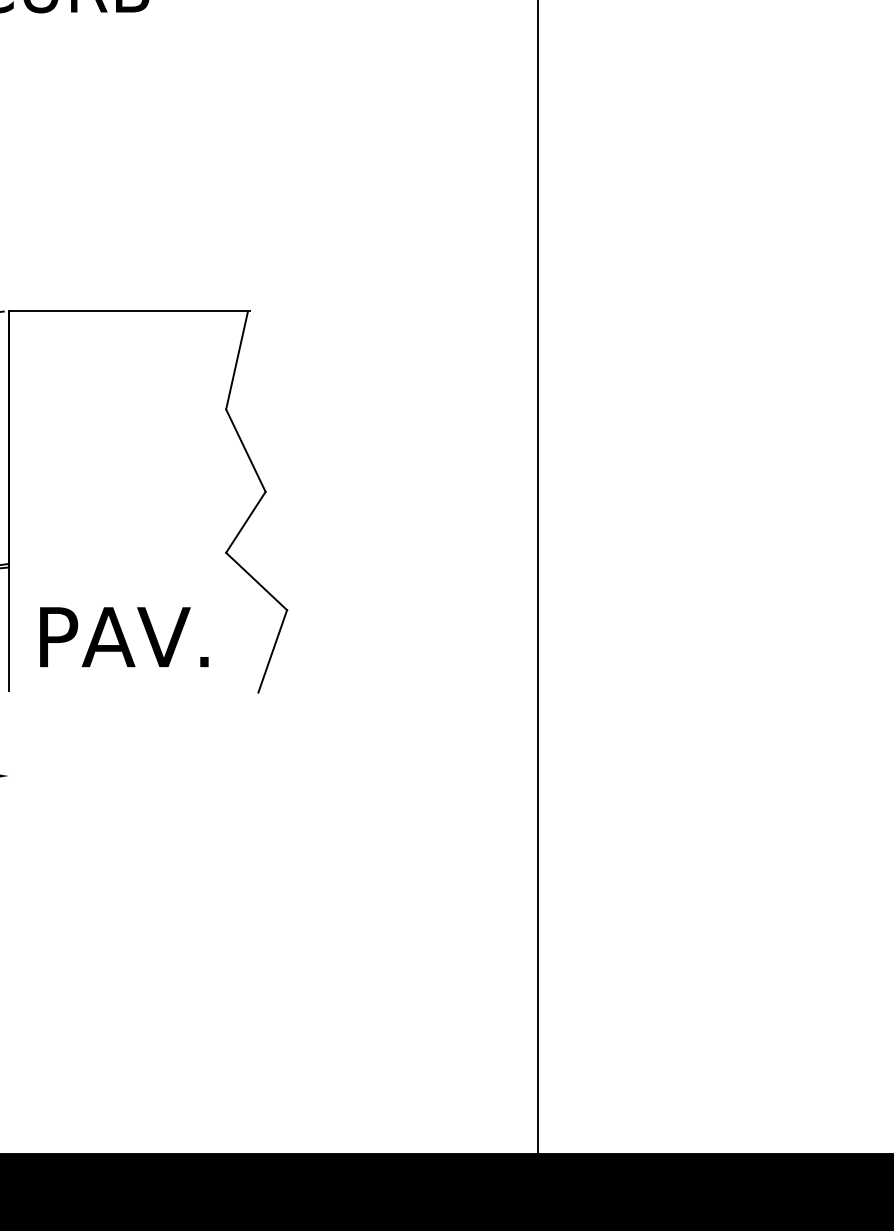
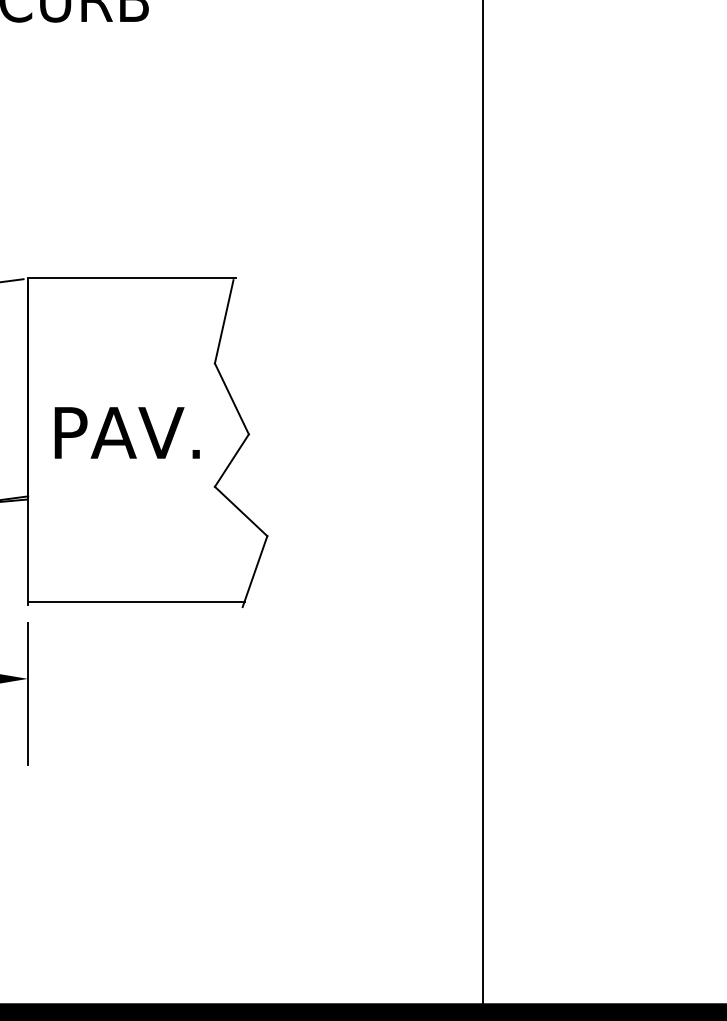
text: (124, 637) -> (127, 433), moved
line: (135, 686) -> (136, 601), added
line: (8, 793) -> (27, 693), added

